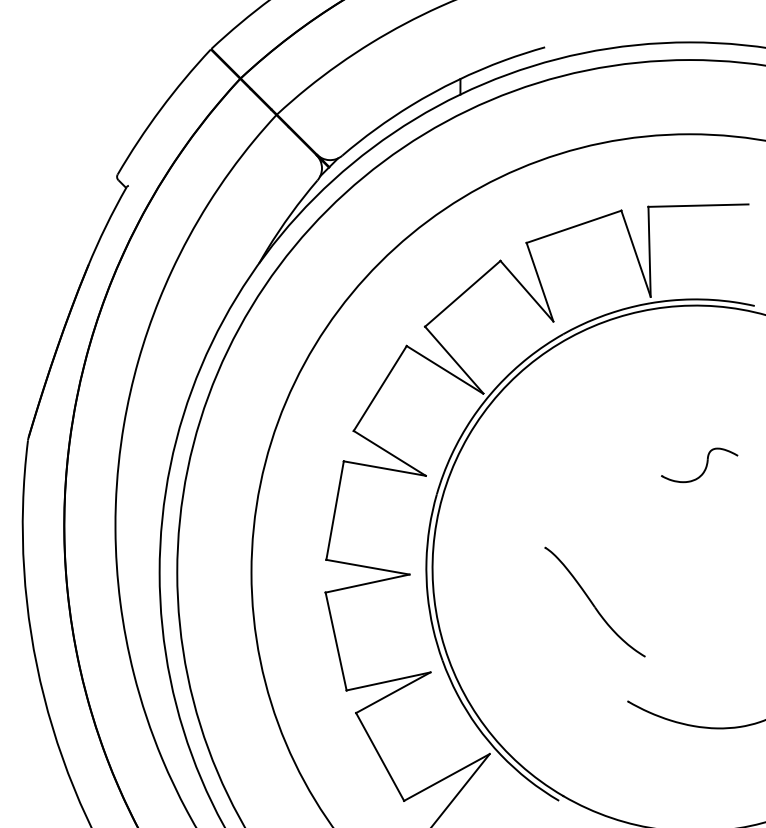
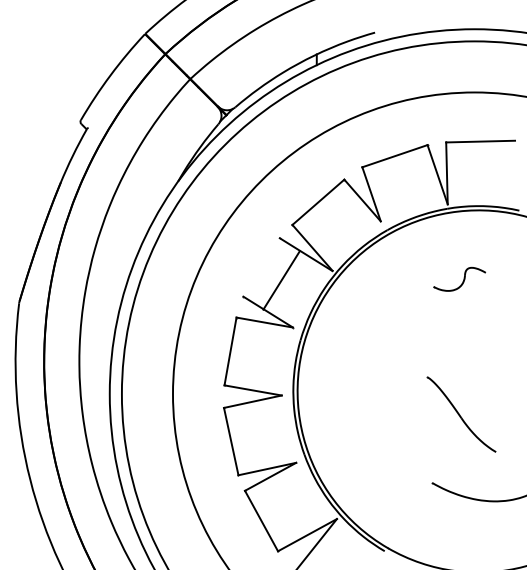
line: (380, 388) -> (281, 280), moved
part: (699, 464) -> (459, 278), moved
part: (595, 602) -> (461, 414), moved

